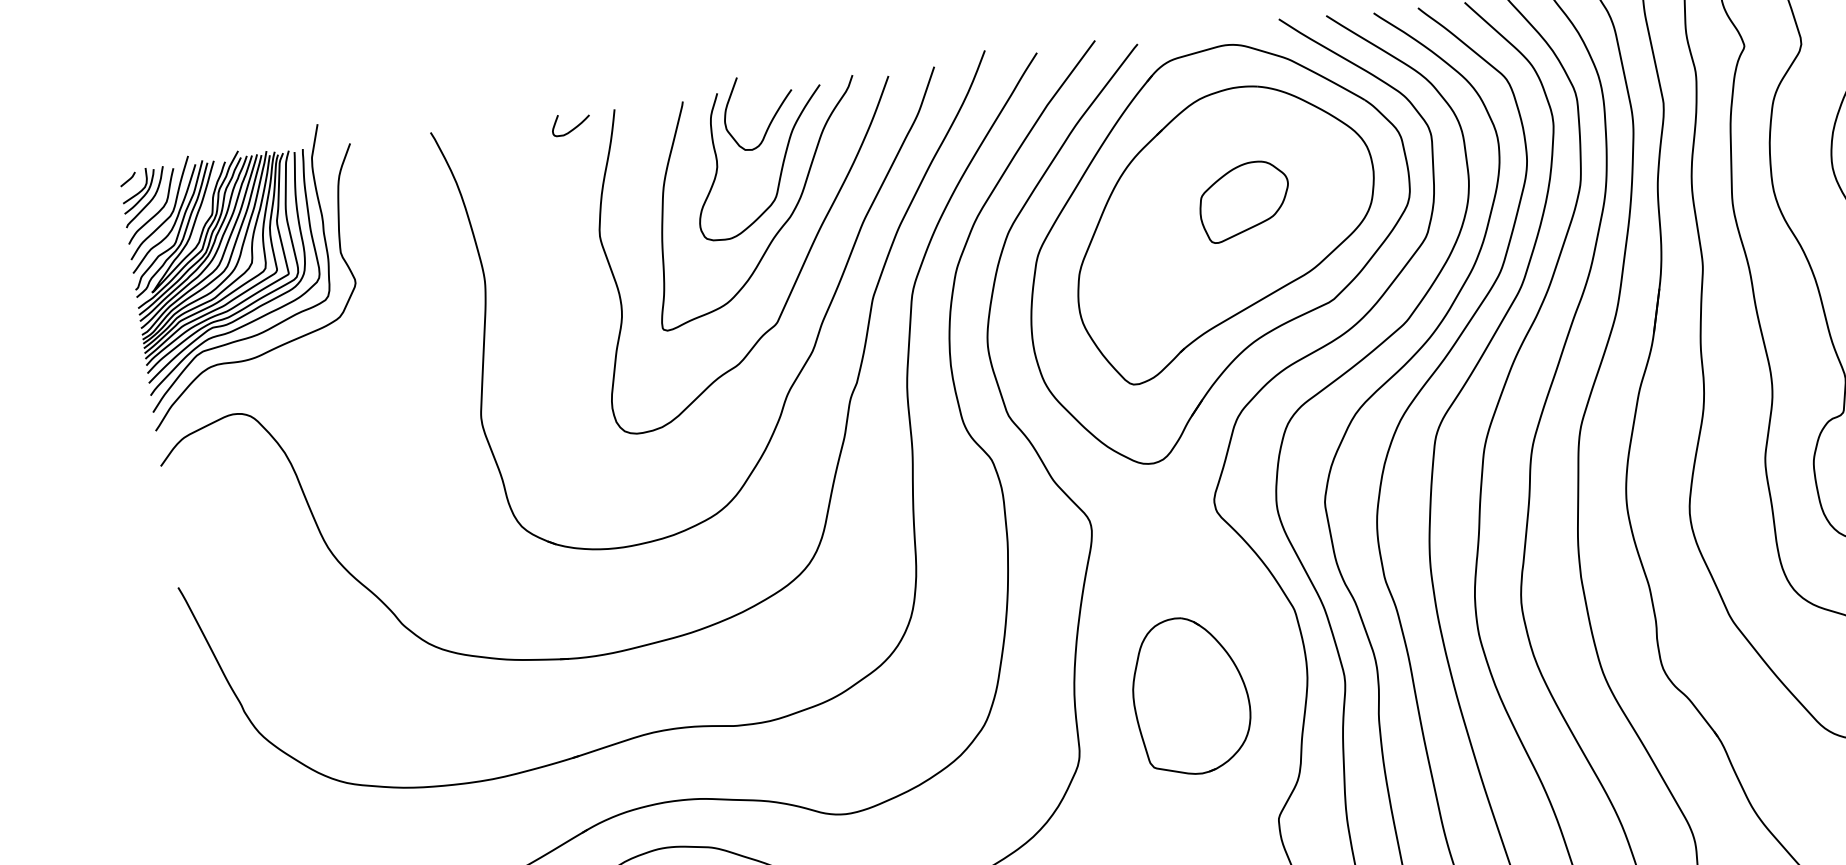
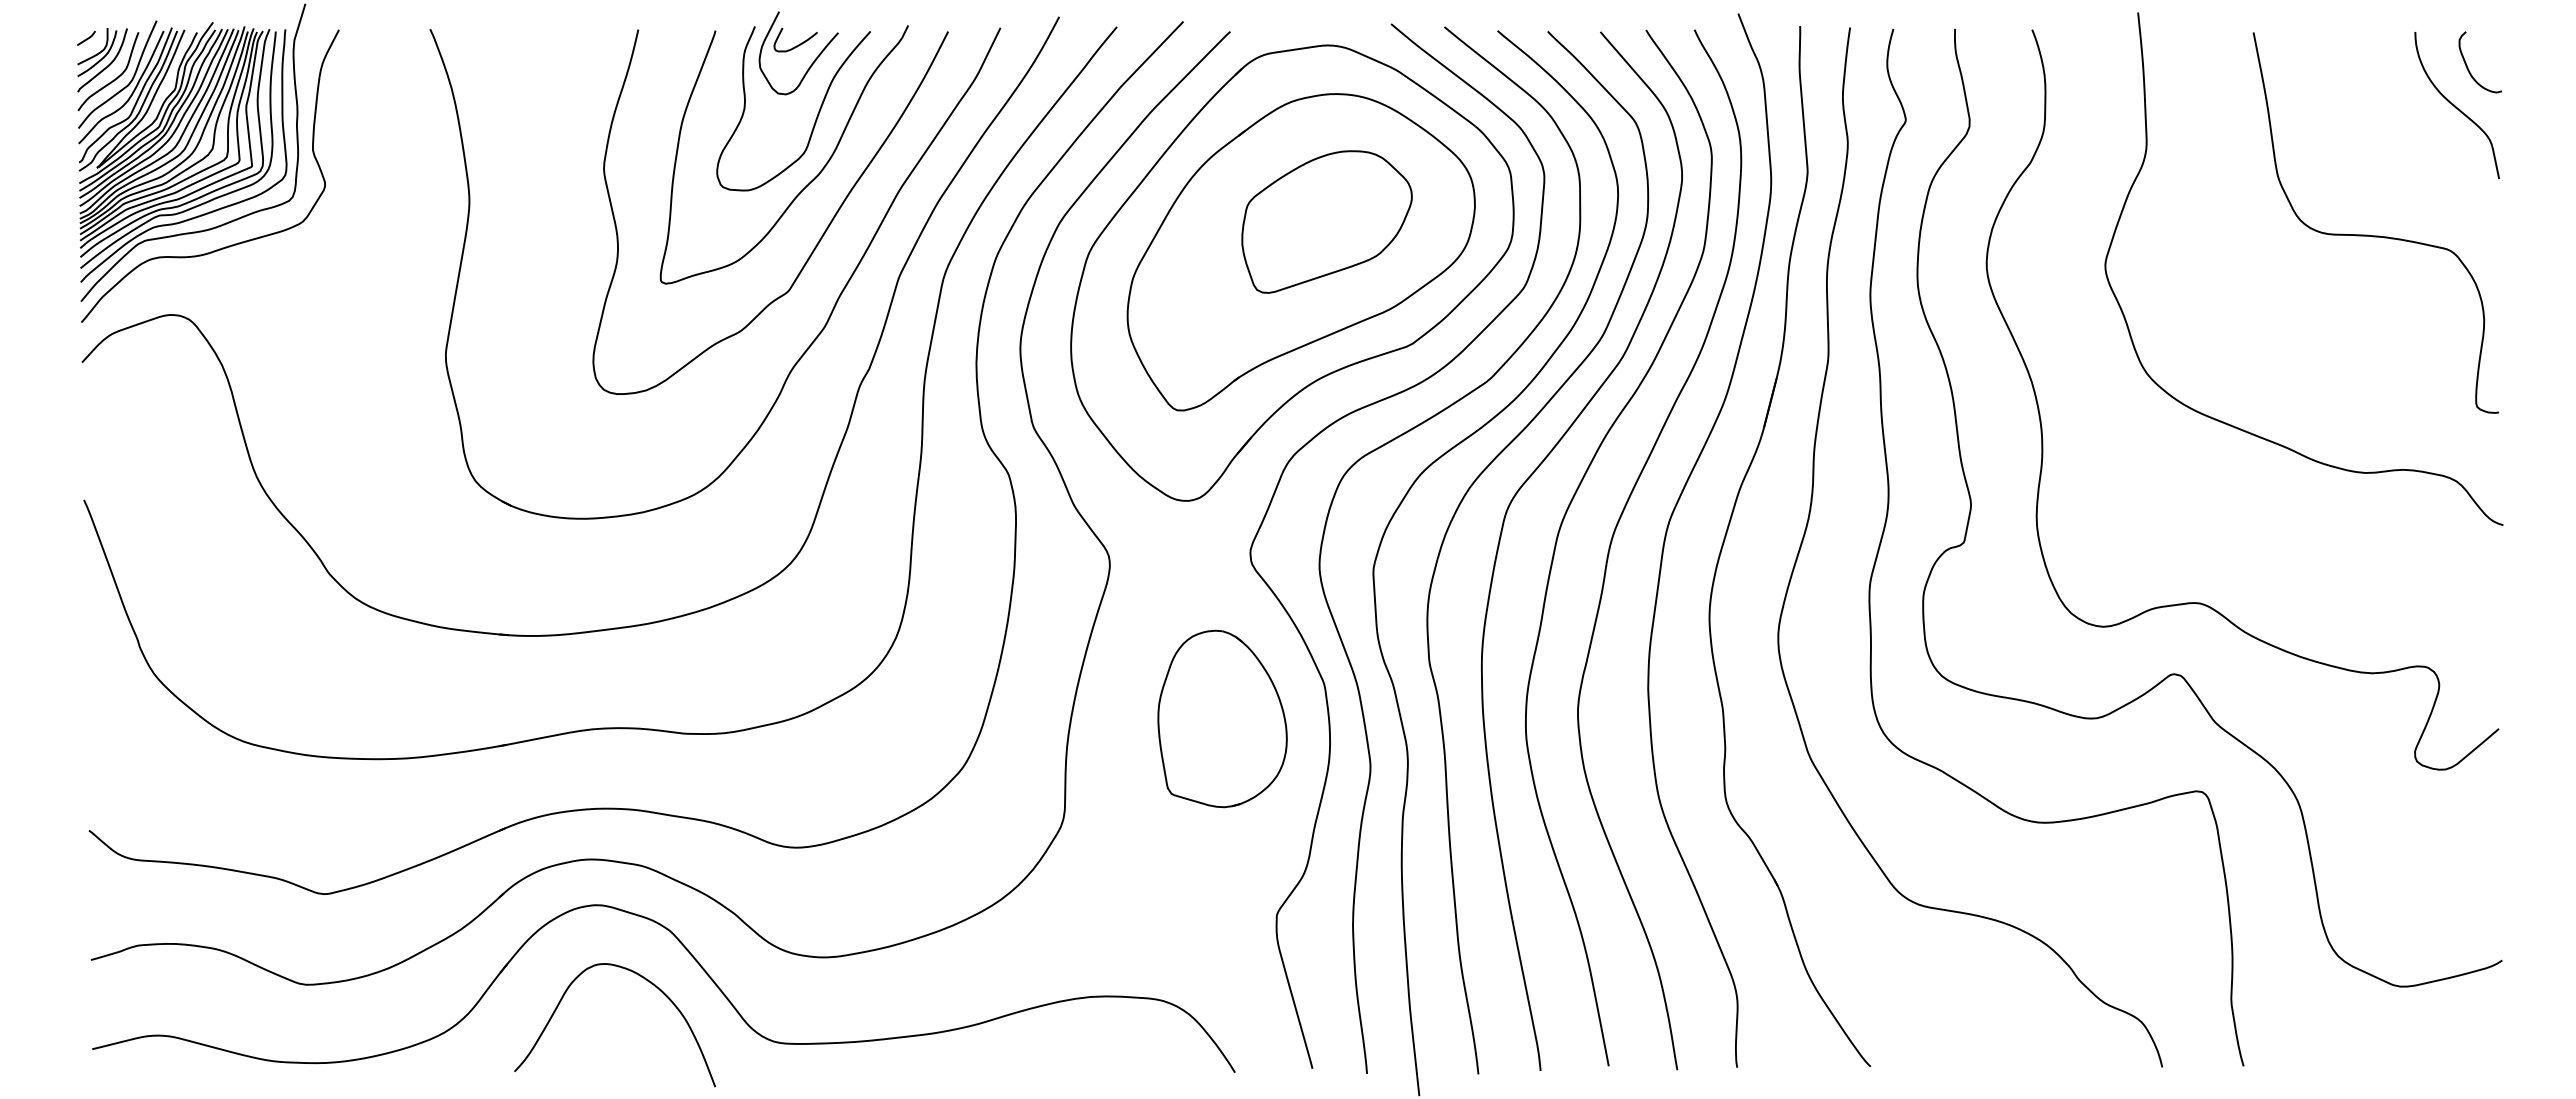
curve: (573, 127) -> (798, 44), moved
part: (1244, 200) -> (1326, 221), size x1.67
part: (1190, 695) -> (1222, 718), moved

